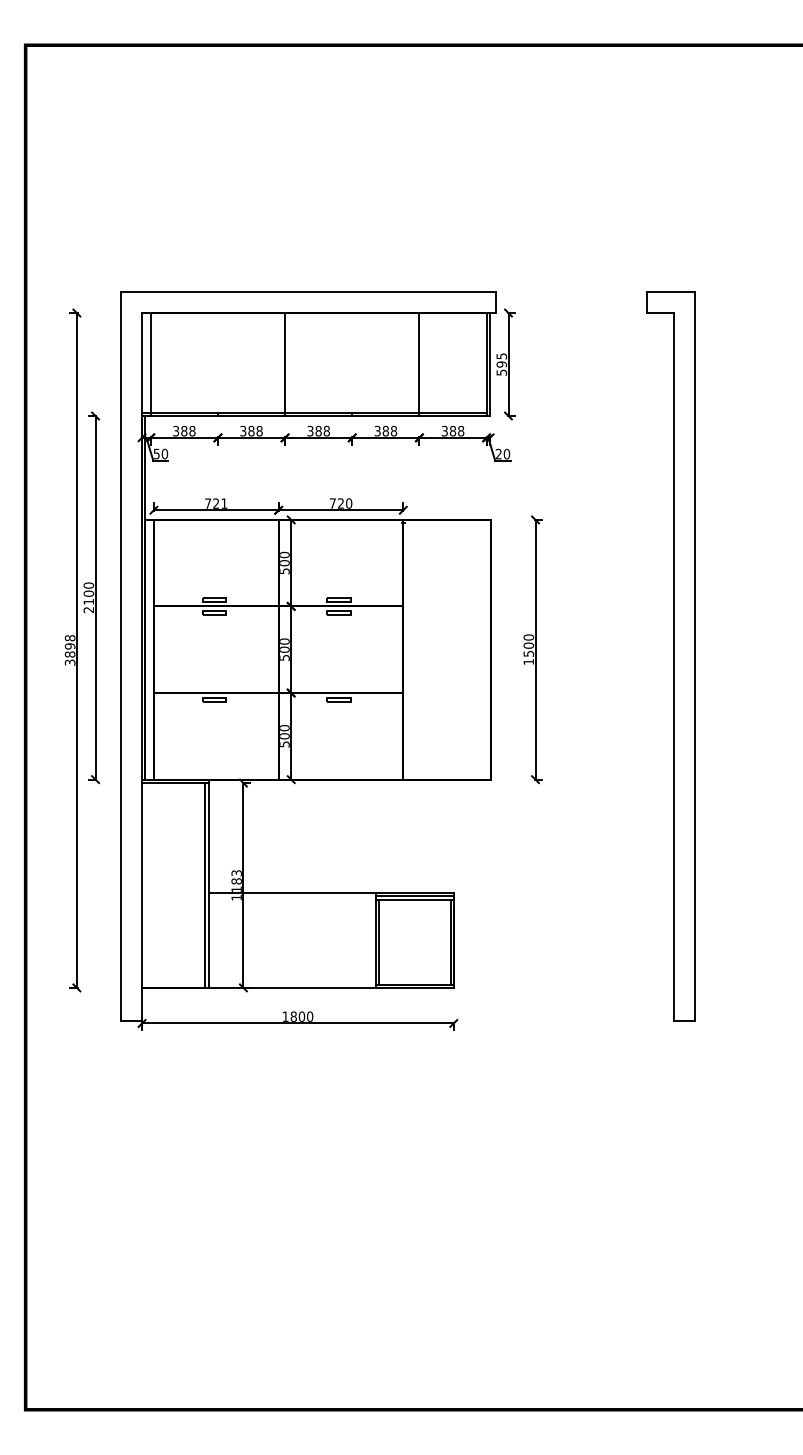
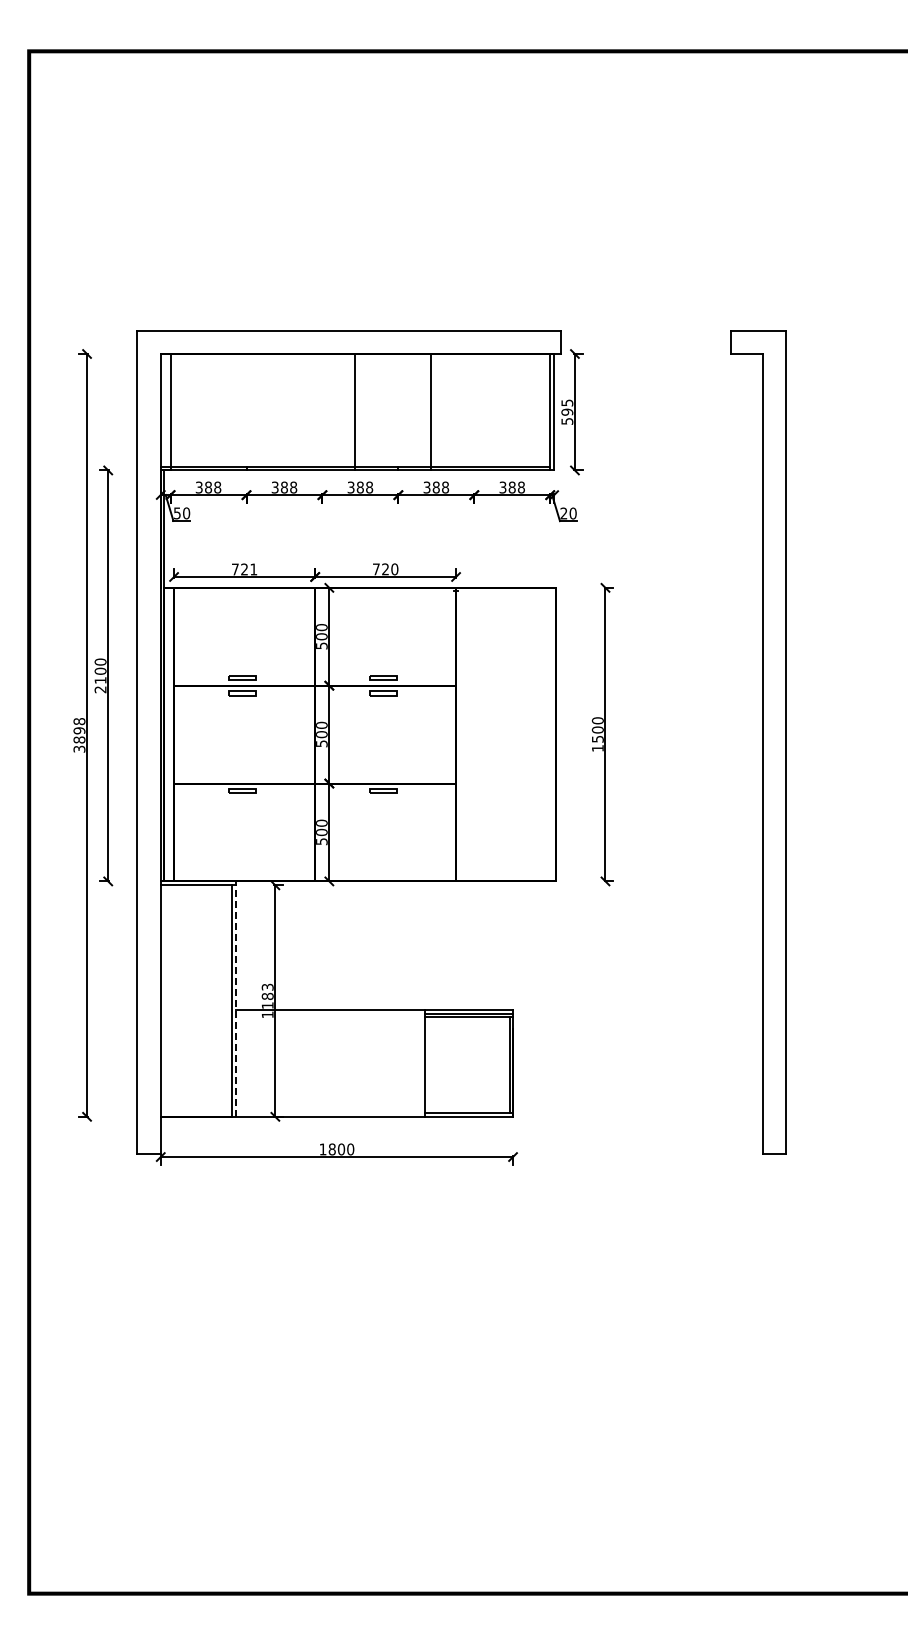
line: (285, 364) -> (355, 412), moved
line: (419, 364) -> (431, 412), moved
line: (209, 884) -> (236, 999), solid -> dashed
line: (378, 942) -> (428, 1065), removed

